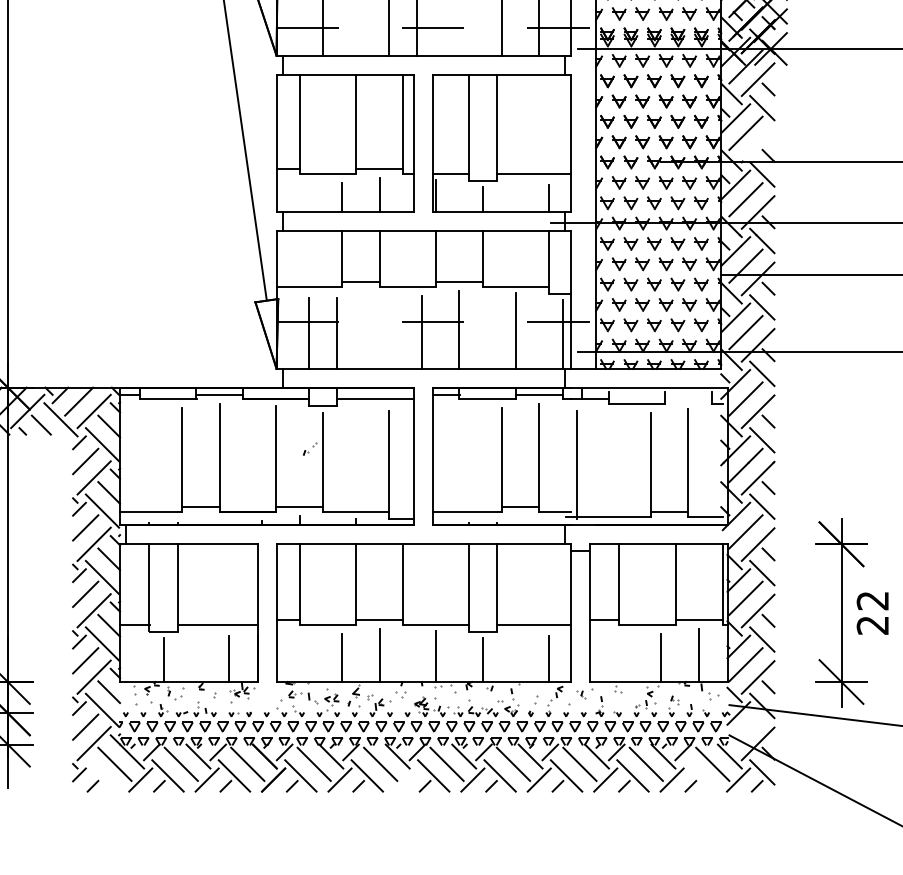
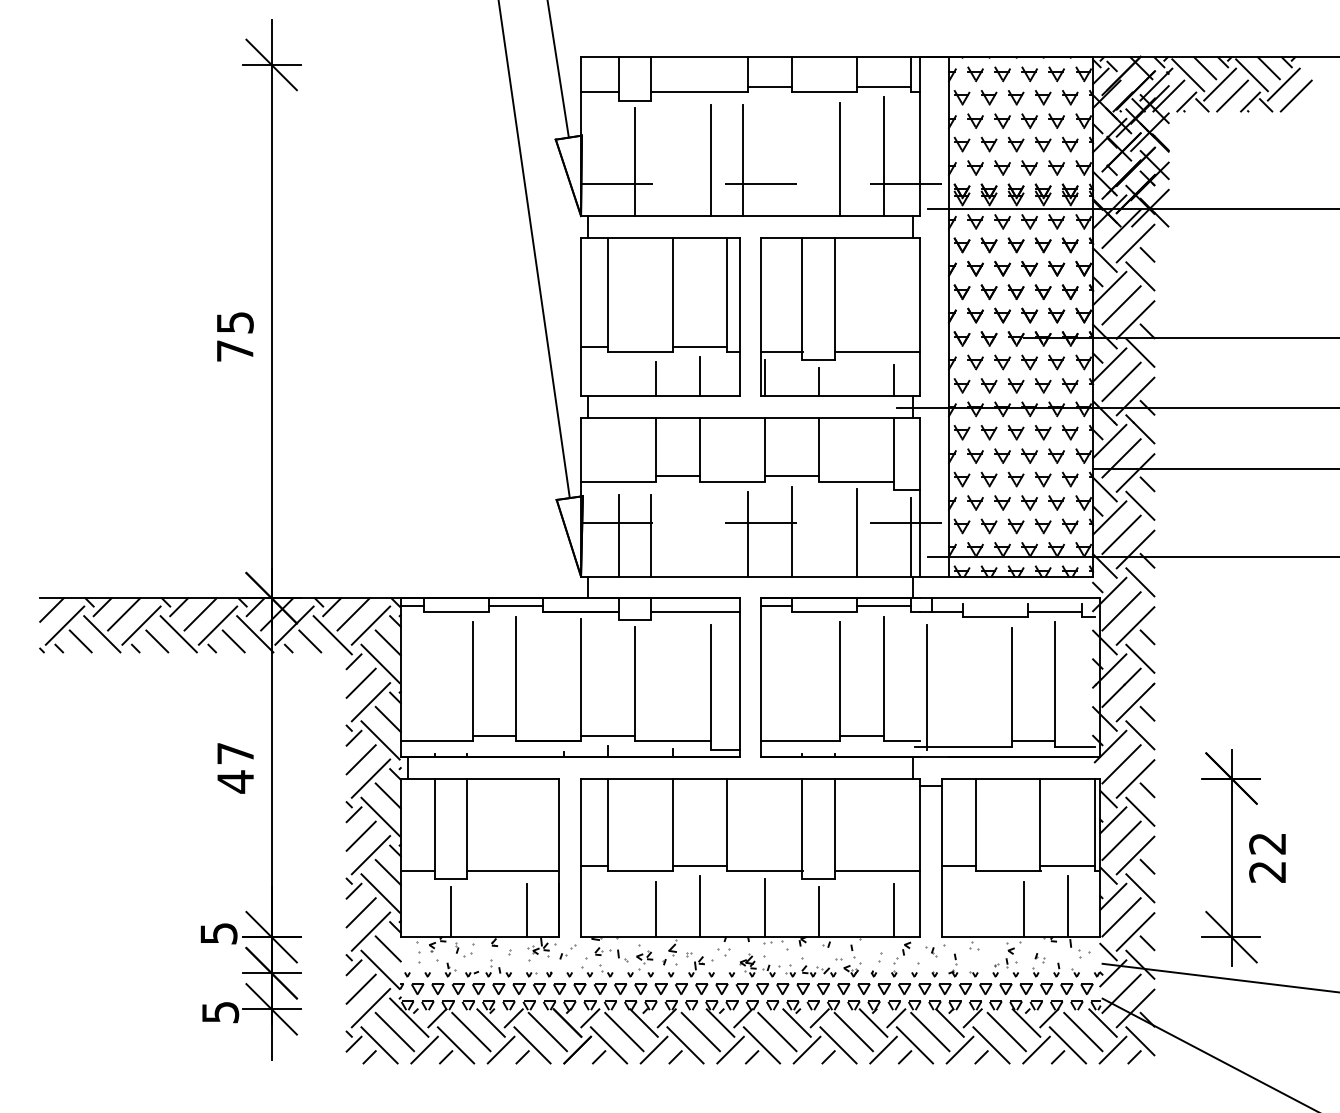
line: (758, 145) -> (1135, 319), added
line: (688, 399) -> (1055, 611), added
part: (309, 448) -> (567, 951), moved
line: (745, 730) -> (1121, 993), added
line: (101, 776) -> (379, 1045), added
line: (699, 776) -> (1067, 1045), added
line: (406, 779) -> (730, 1049), added

